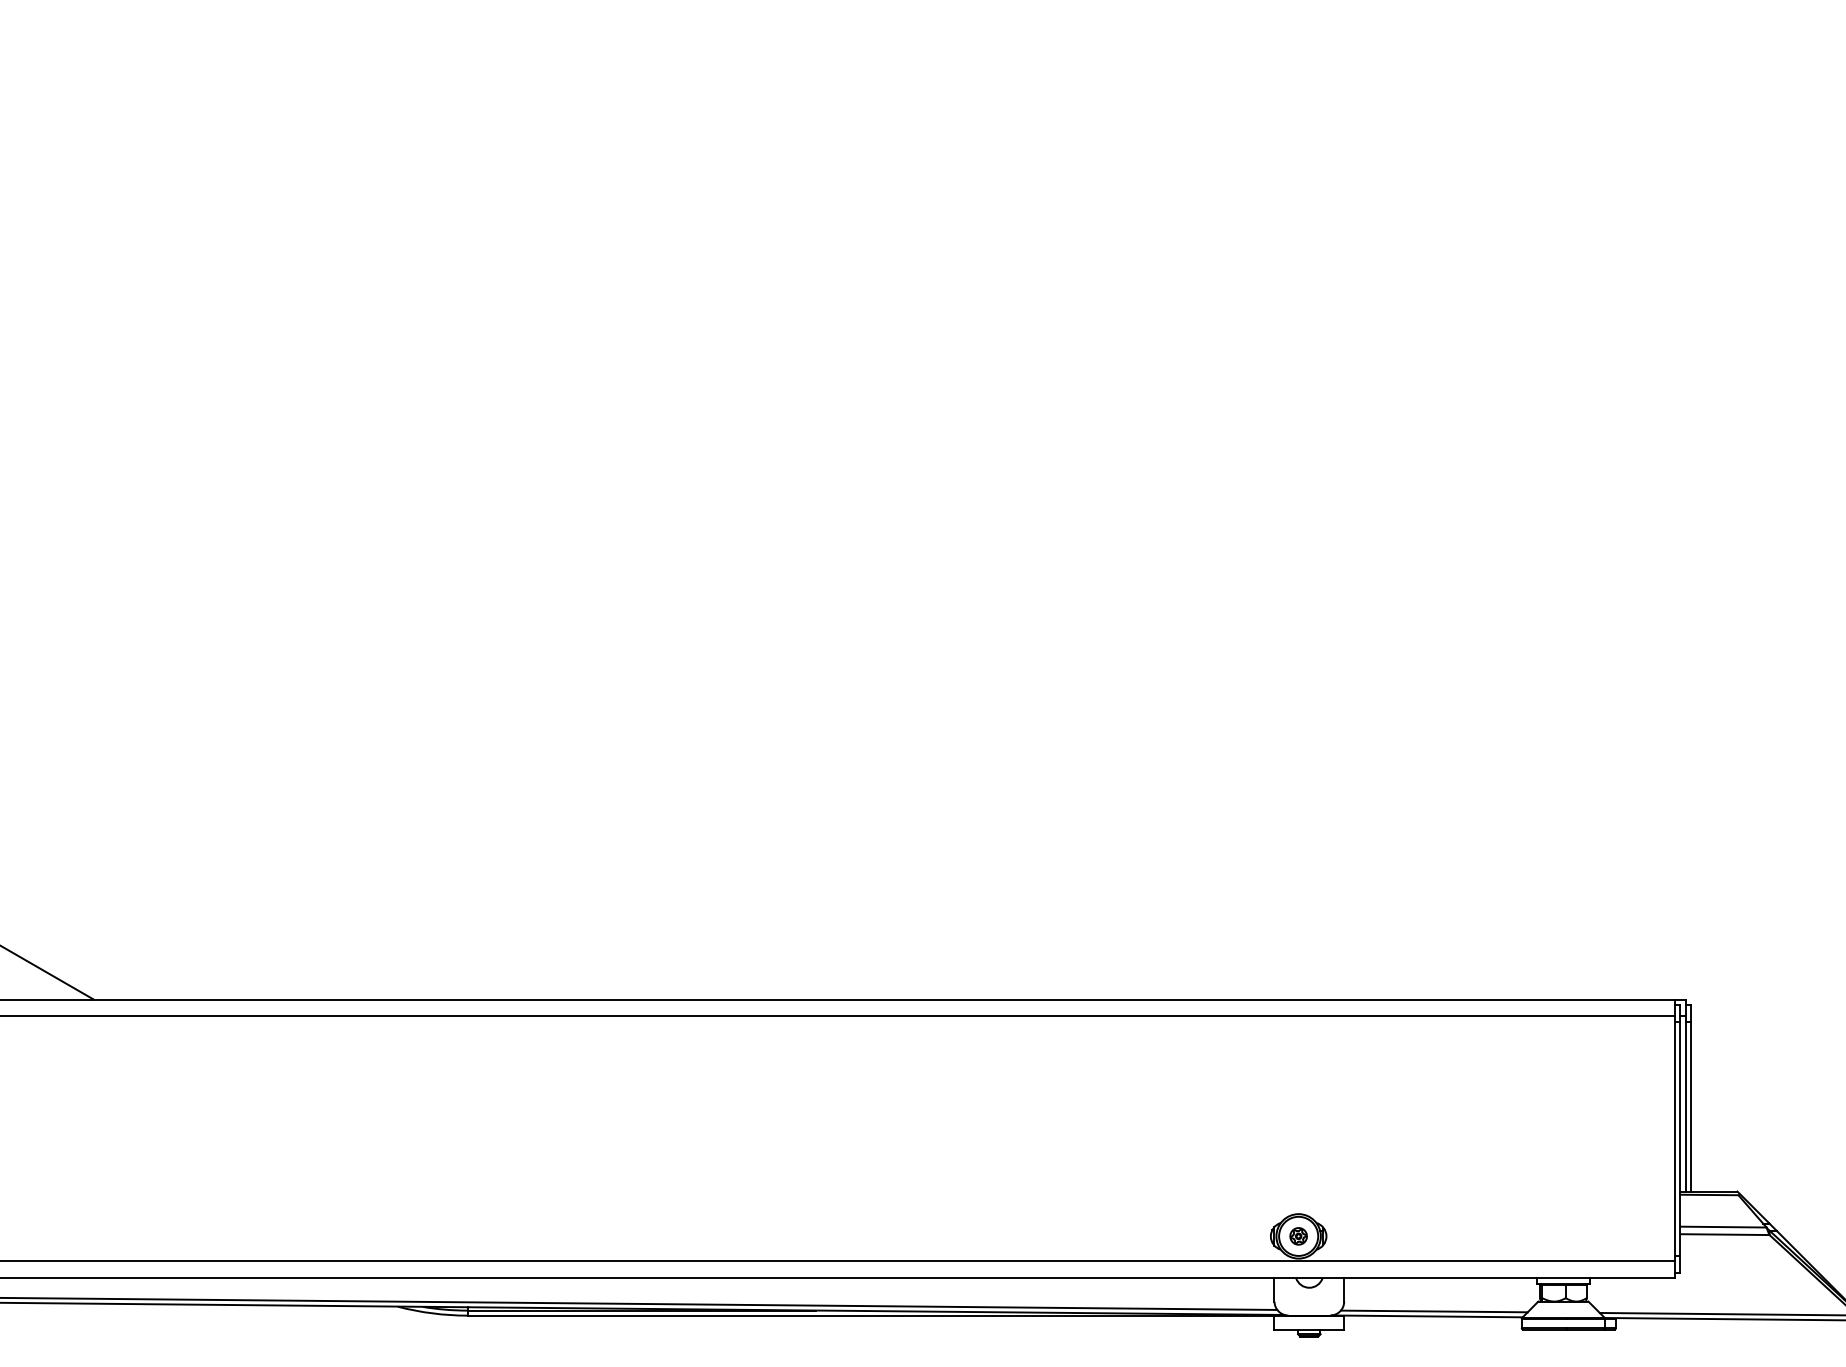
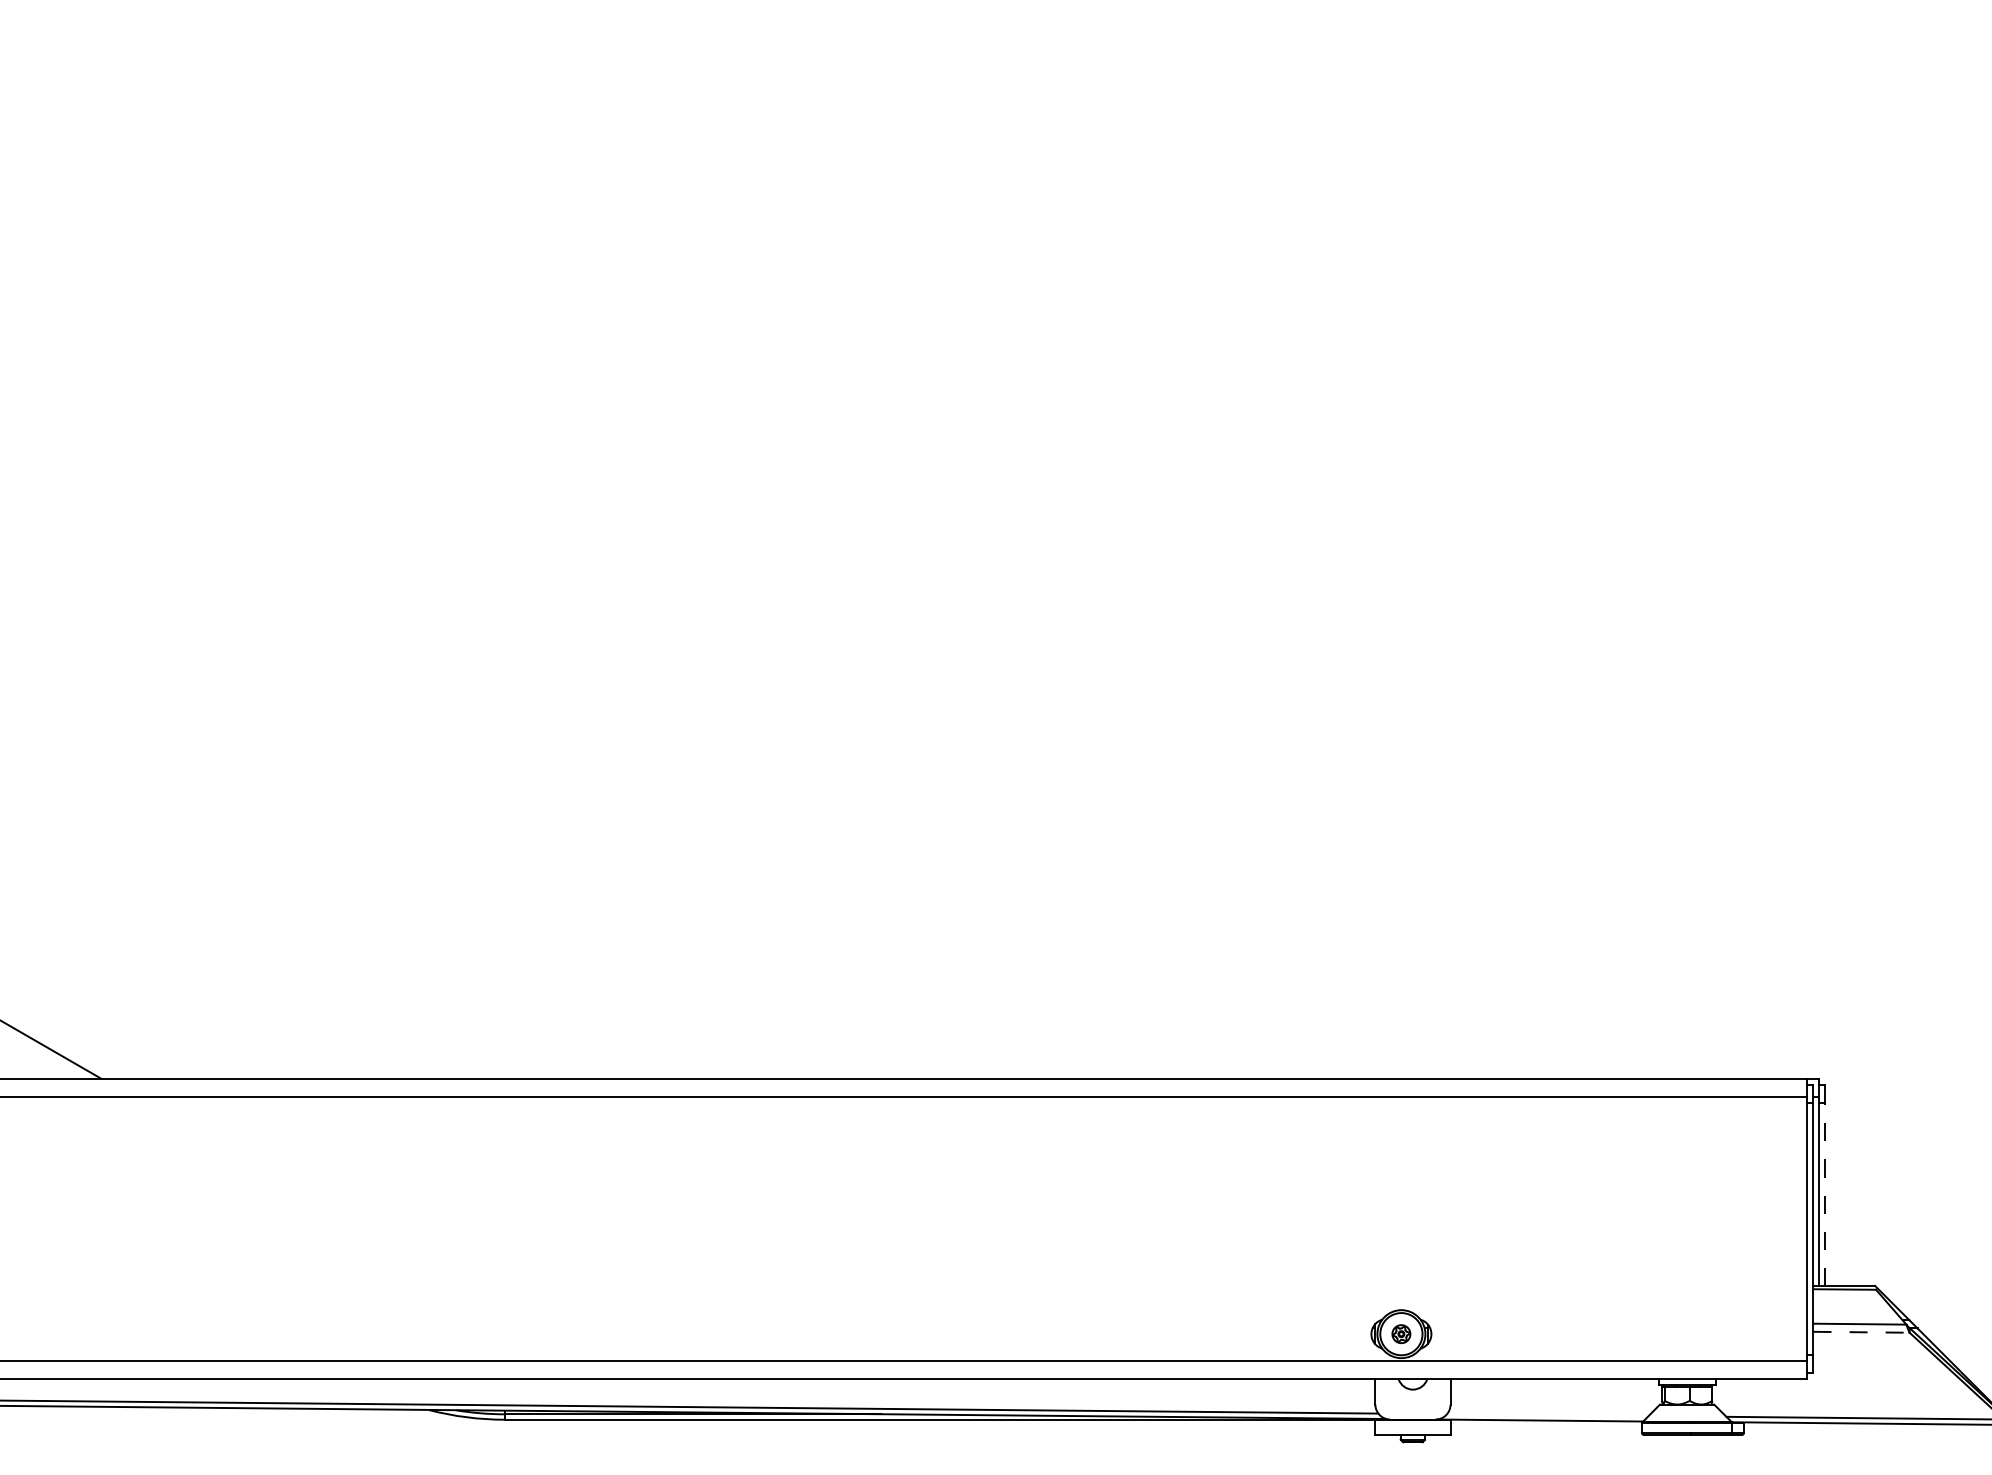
line: (1690, 1106) -> (1824, 1194), solid -> dashed
line: (1725, 1234) -> (1862, 1332), solid -> dashed
line: (1434, 1311) -> (1547, 1415), removed

